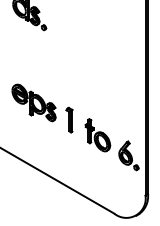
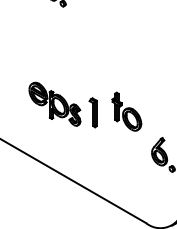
part: (33, 102) -> (54, 103), moved
part: (97, 135) -> (126, 112), moved

